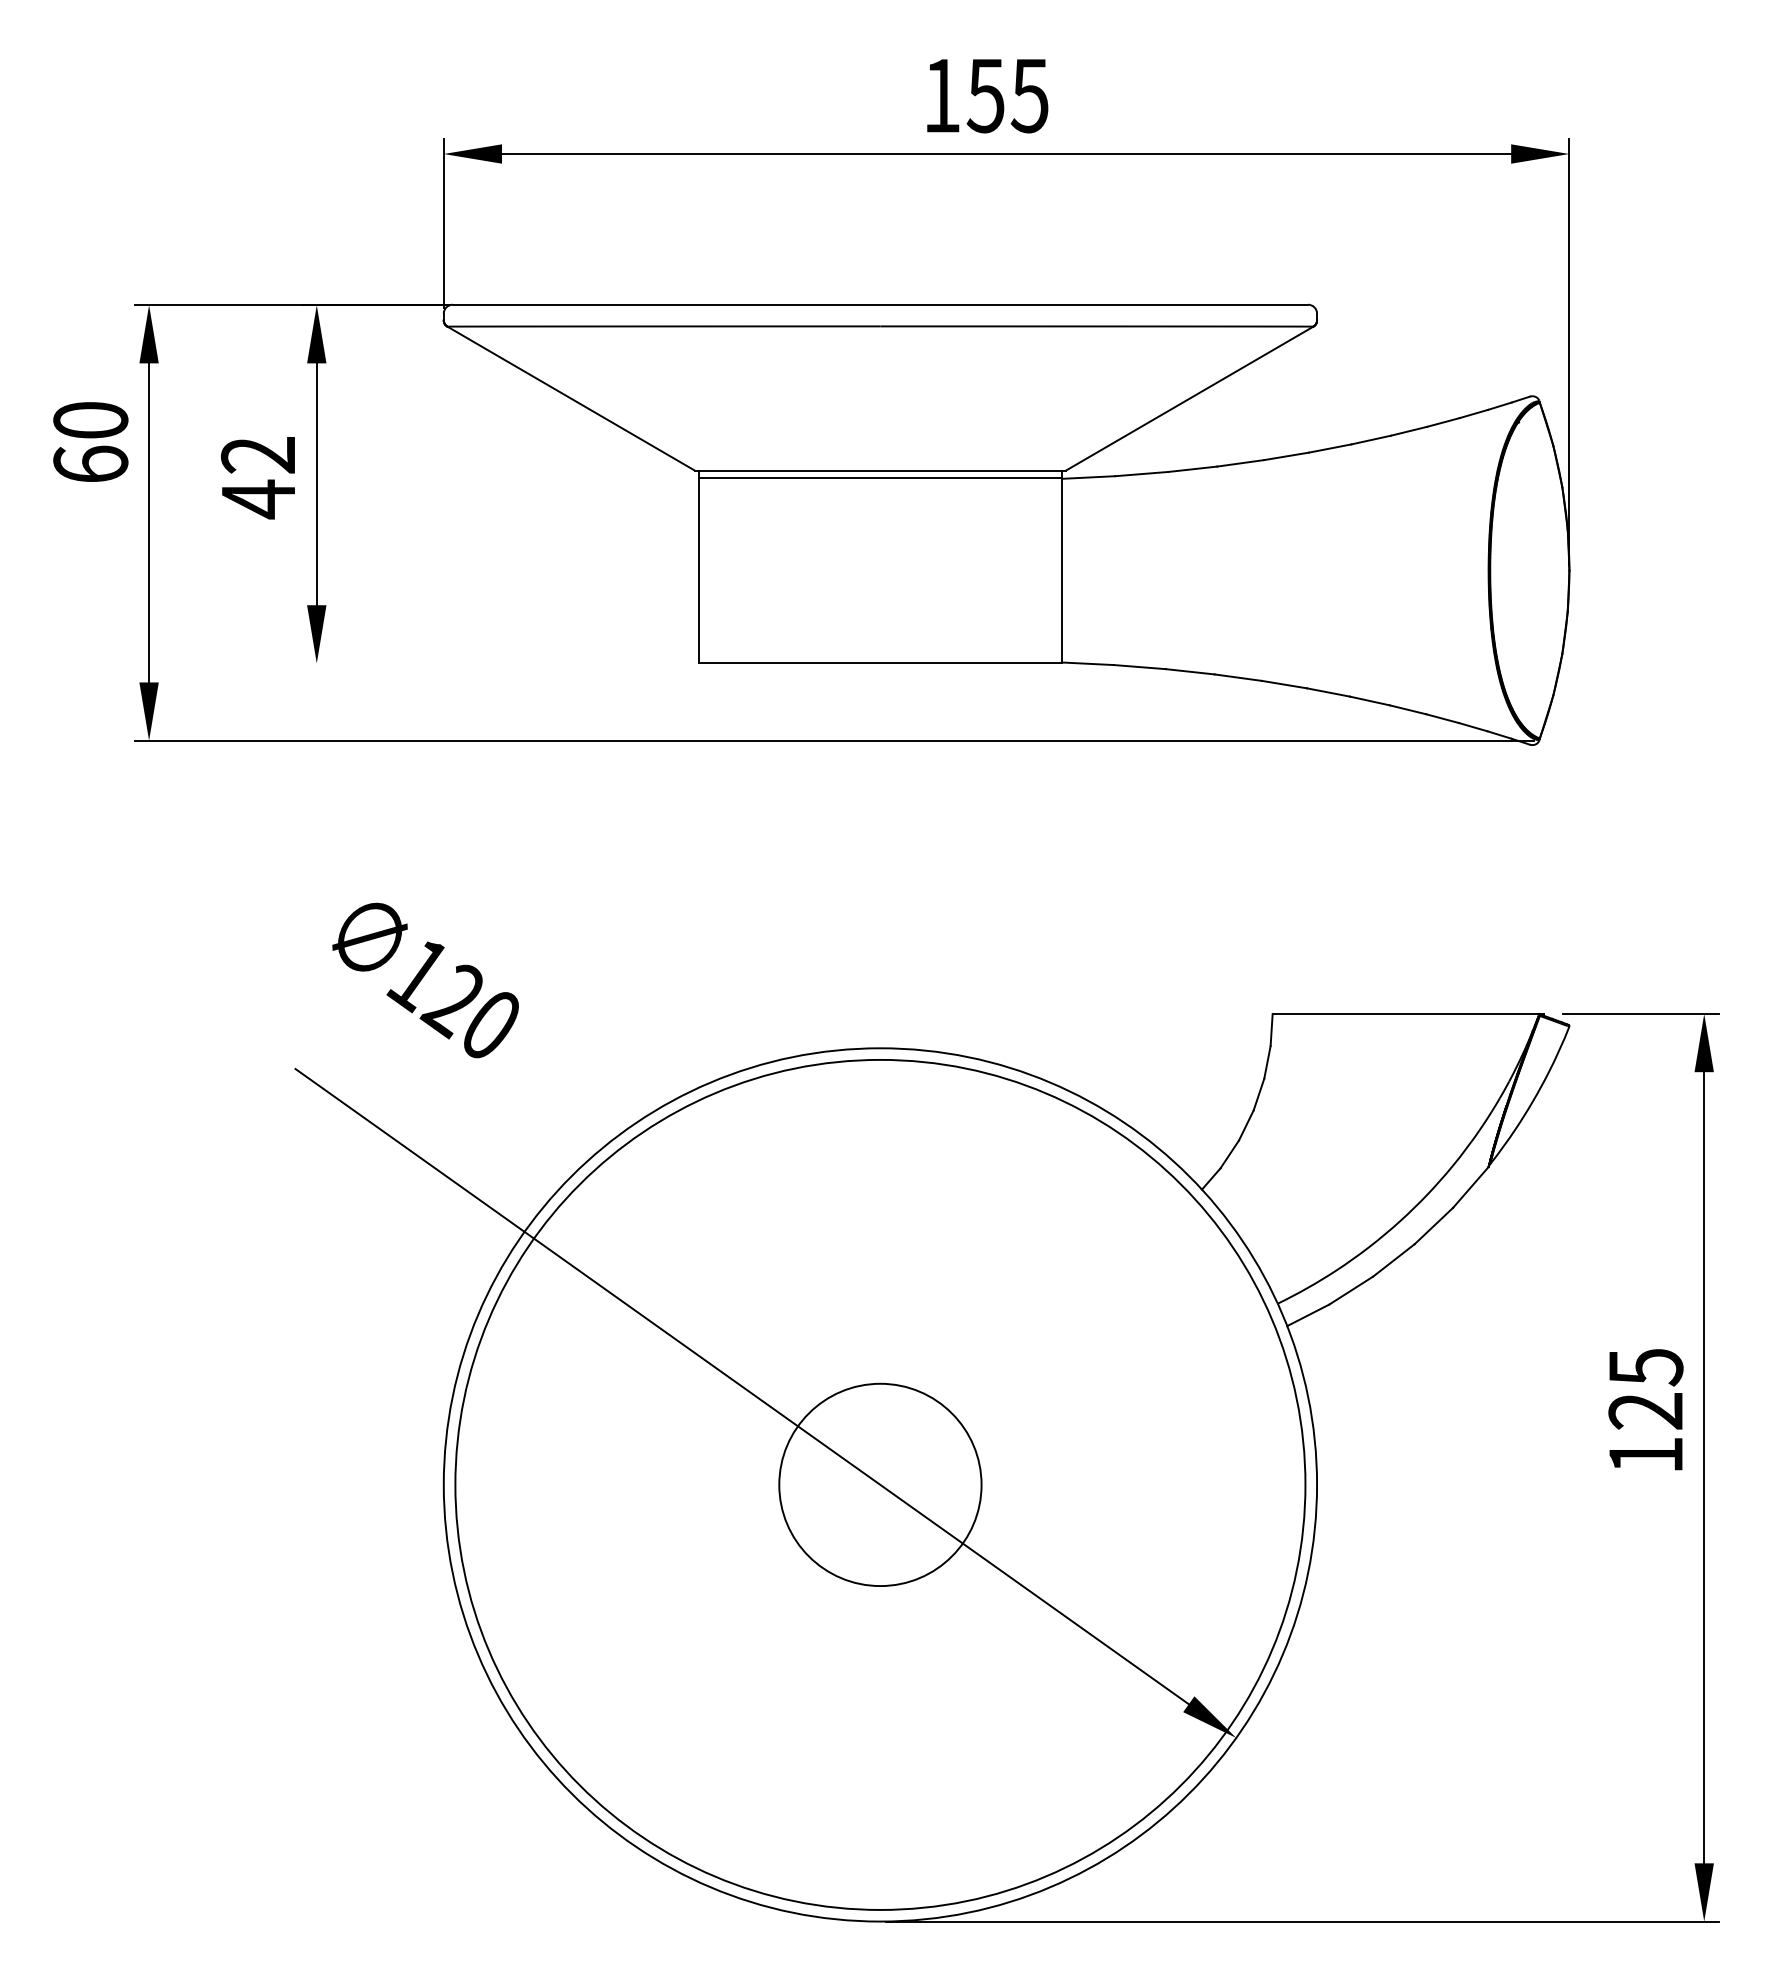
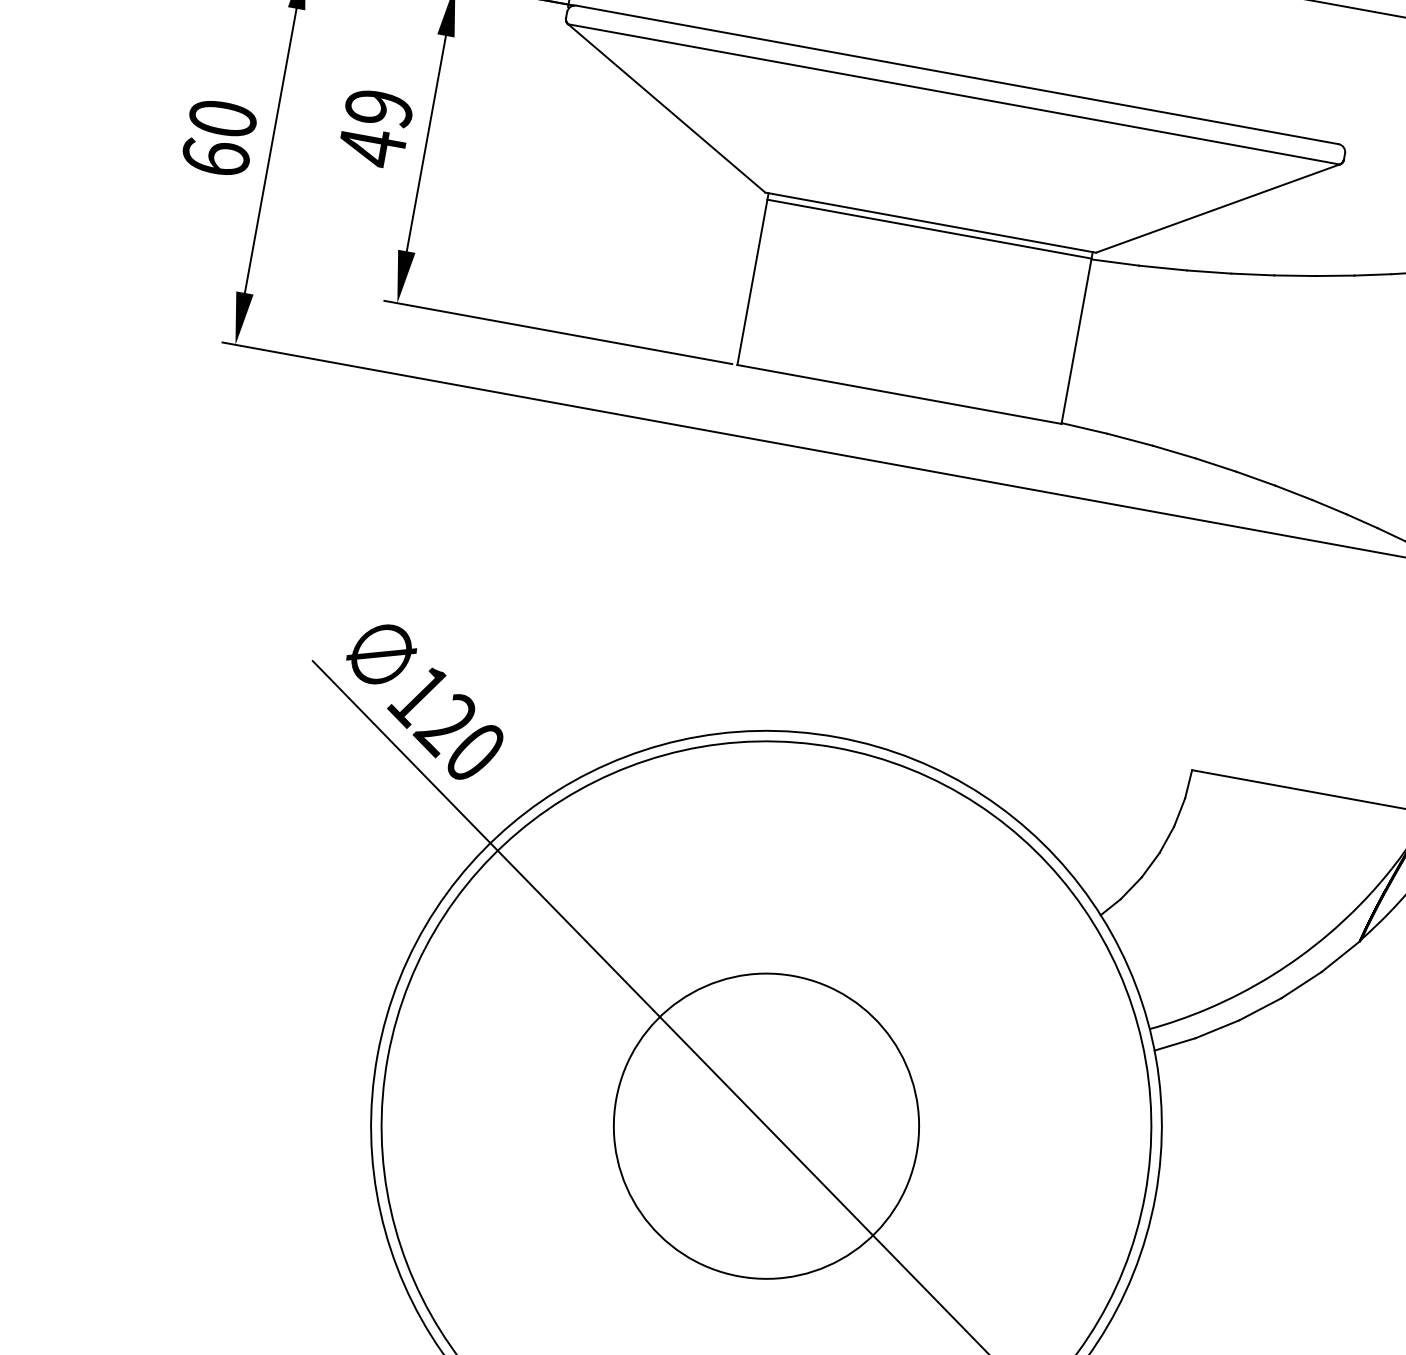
text: (90, 441) -> (219, 137), moved
text: (258, 455) -> (379, 108), 42 -> 49
line: (497, 663) -> (558, 332), added
text: (425, 980) -> (424, 701), moved
circle: (879, 1484) -> (765, 1125), size x1.67

